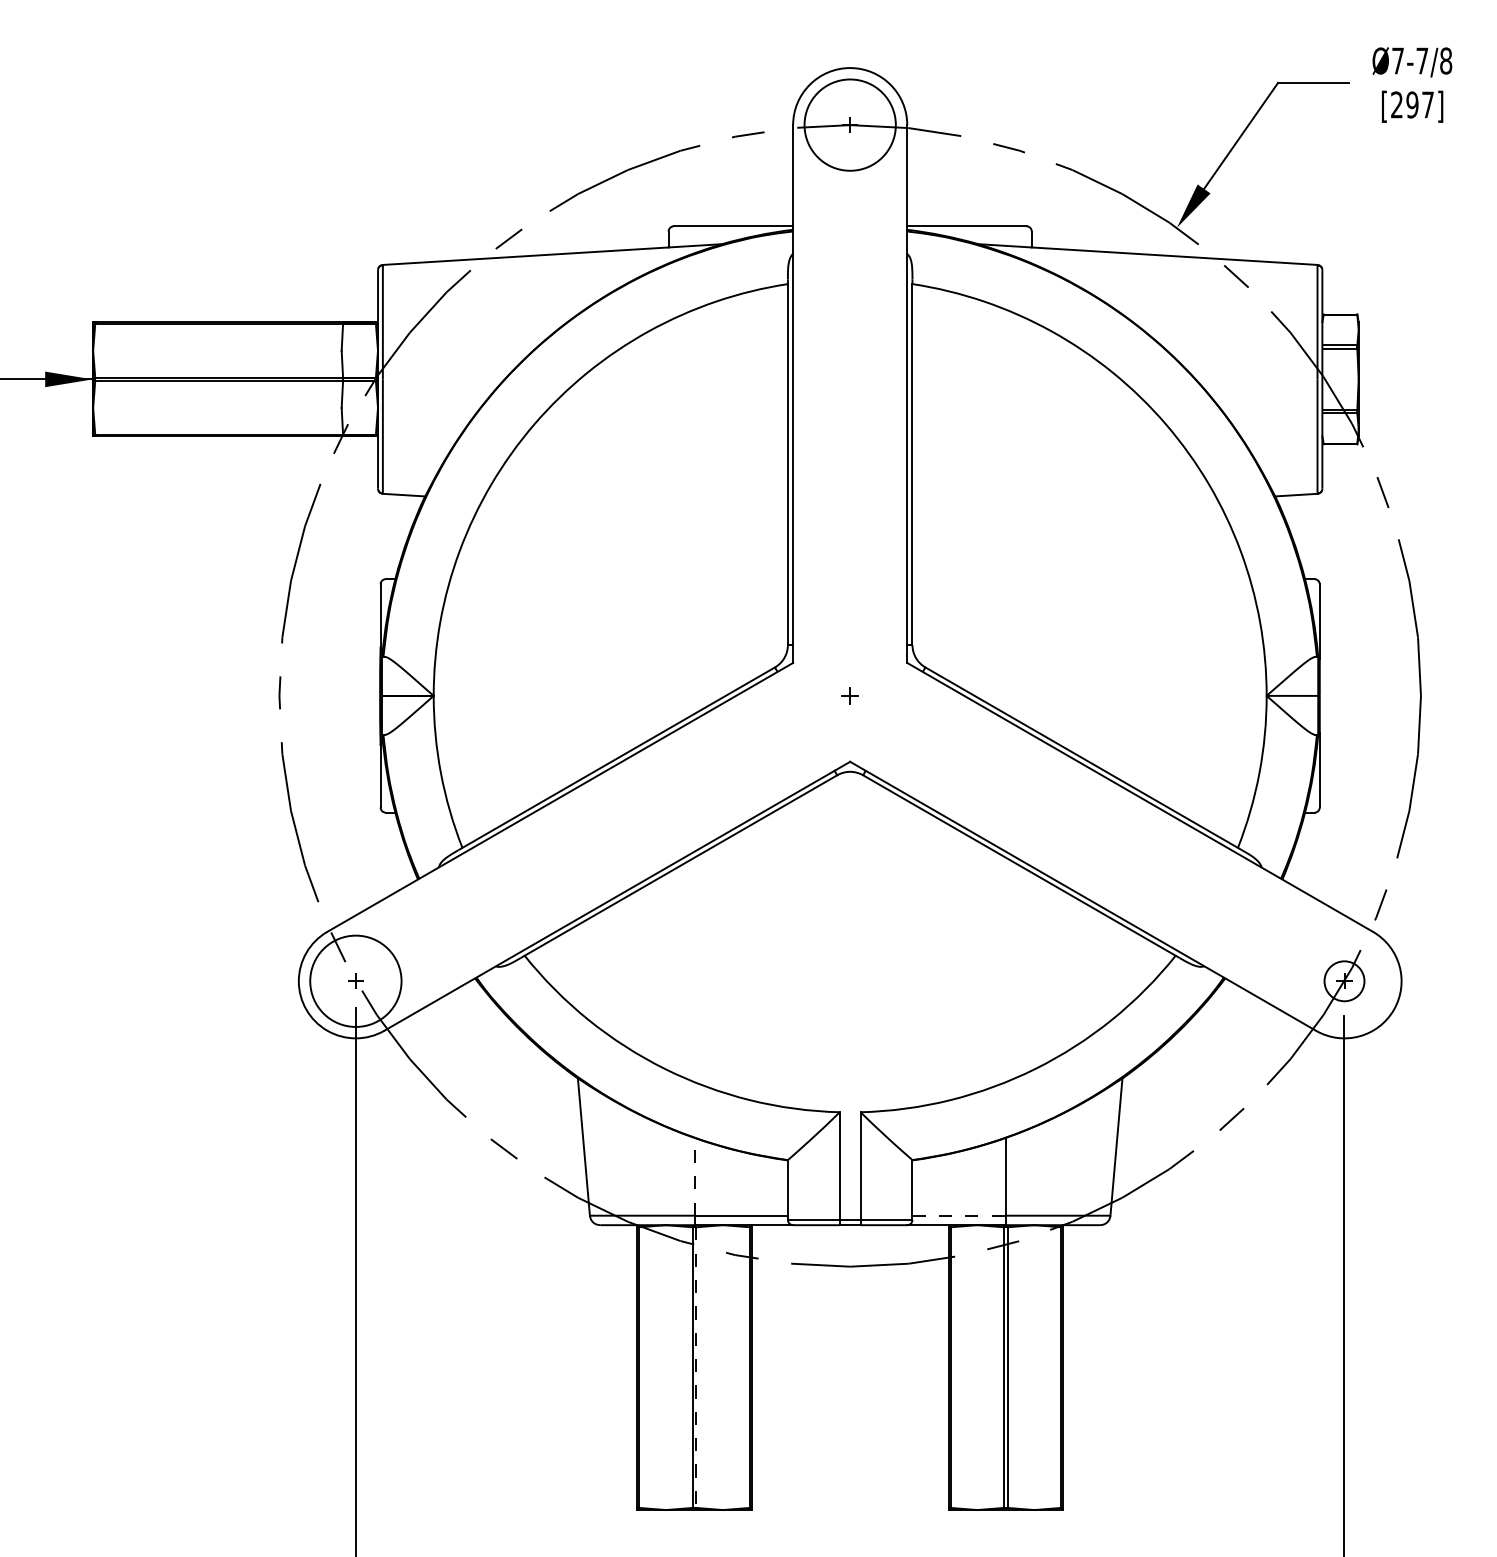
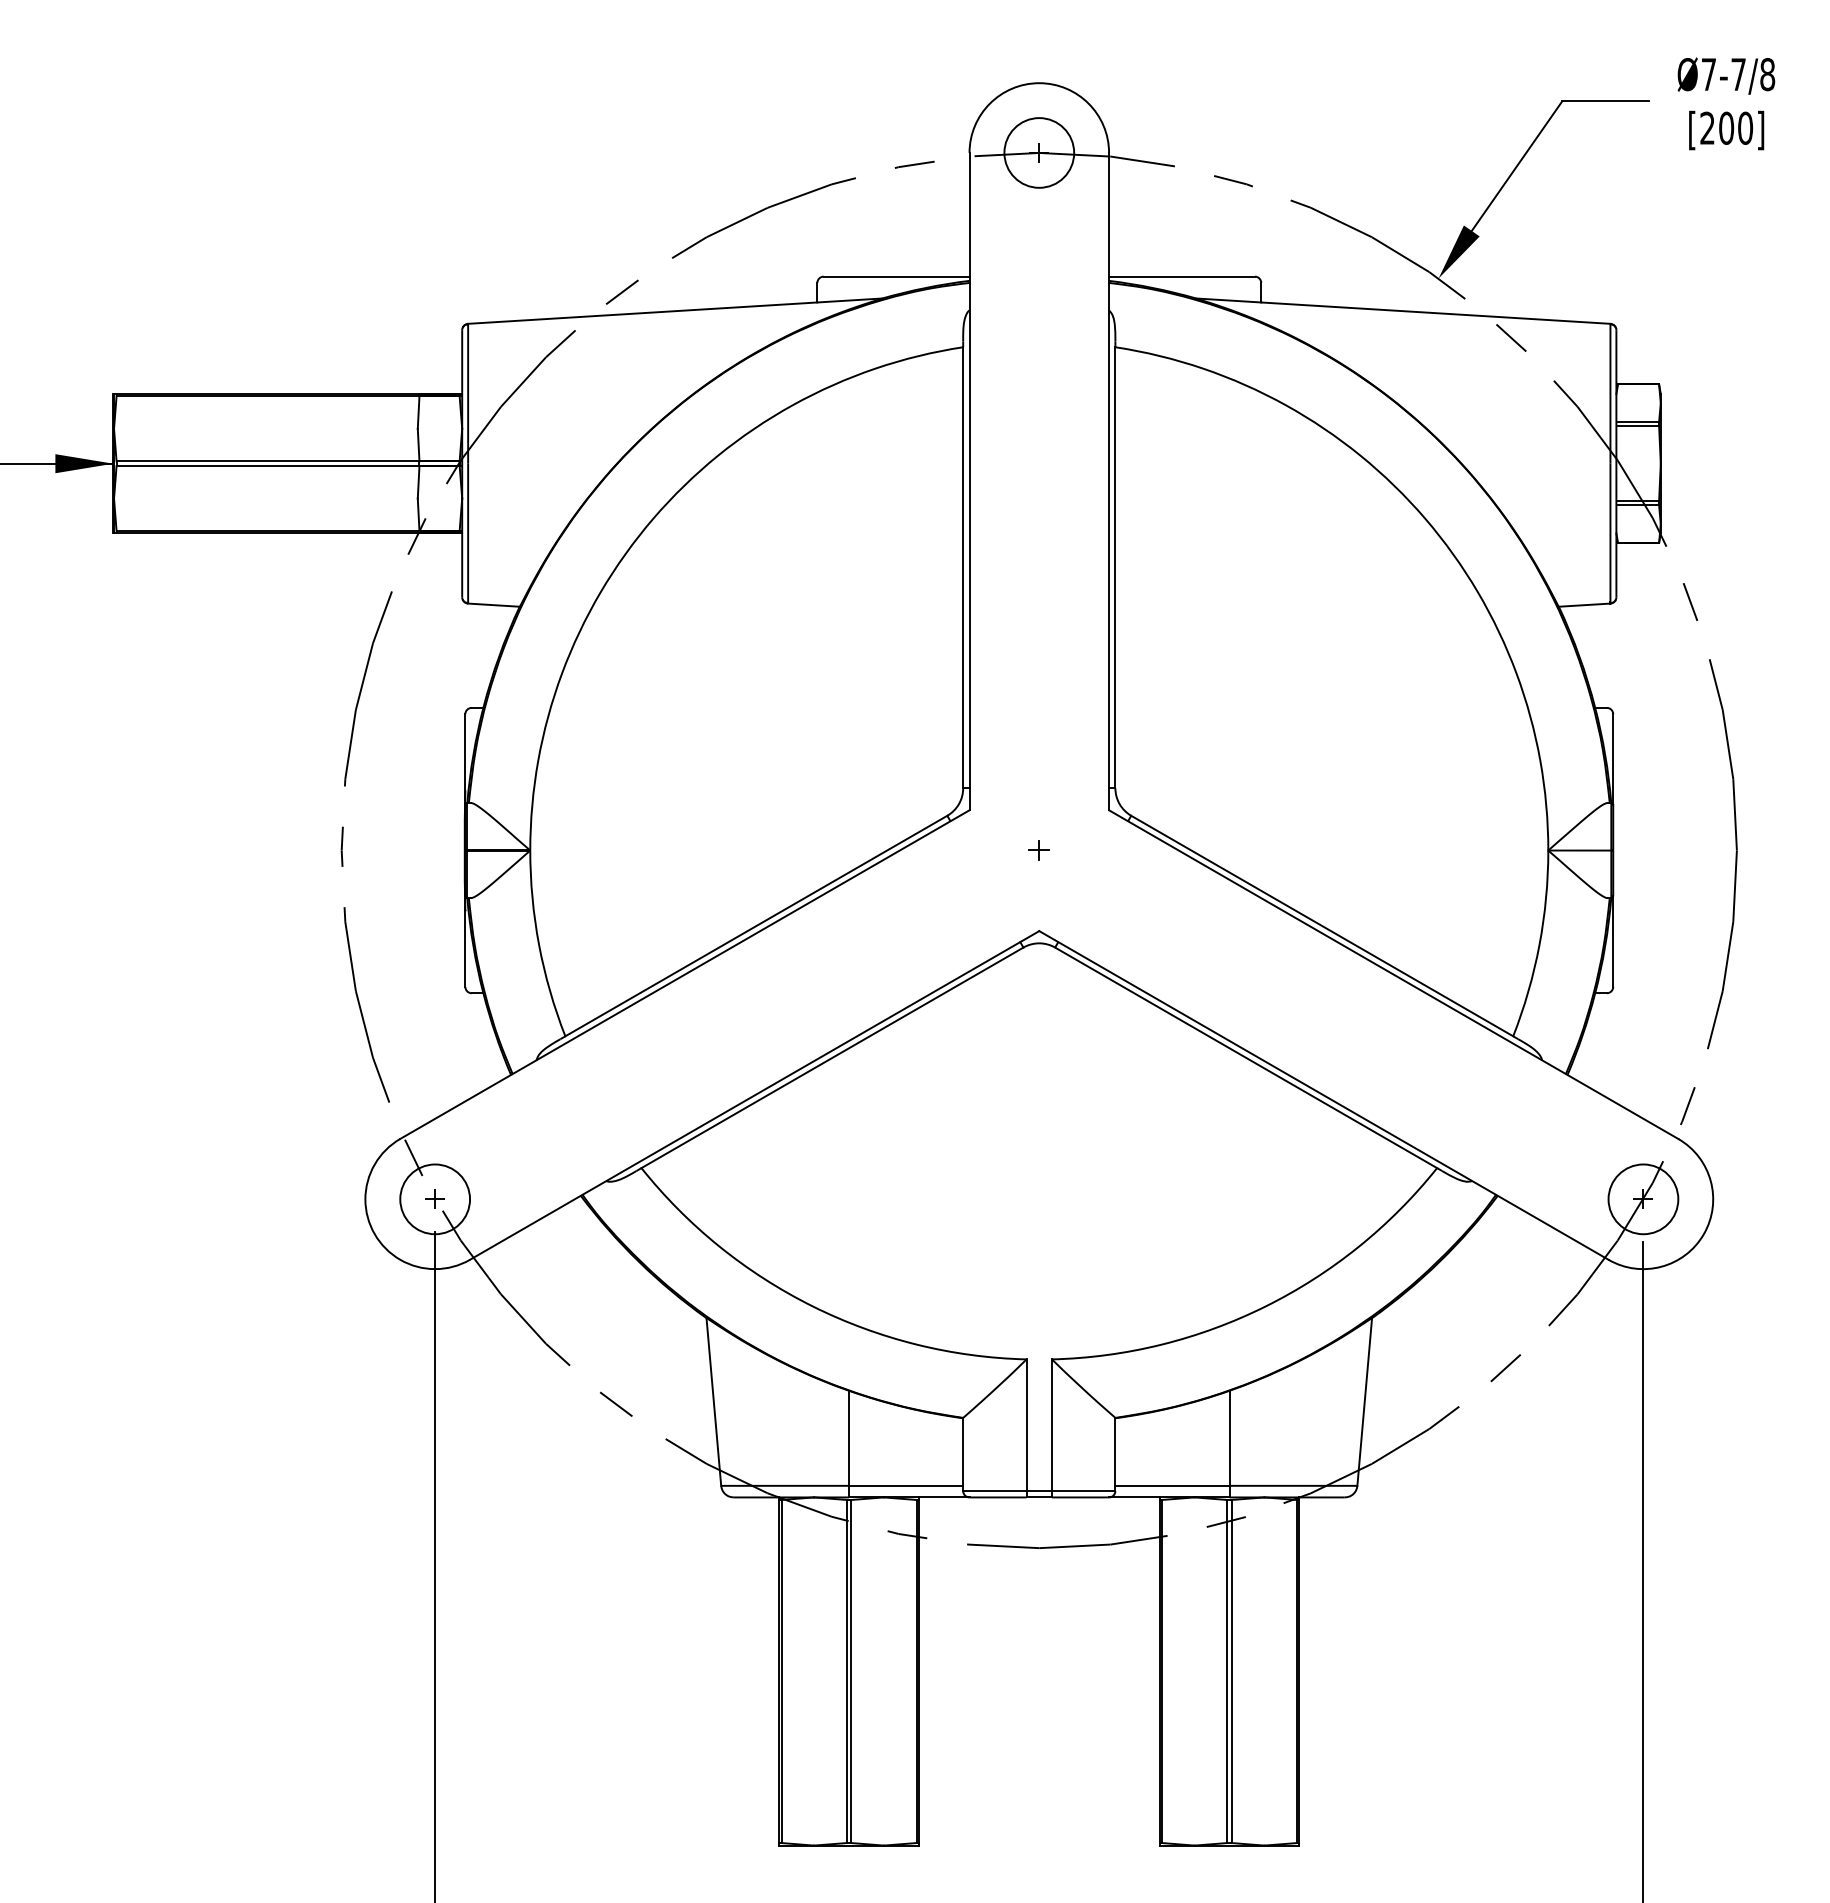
text: (1420, 104) -> (1736, 127), [297] -> [200]
circle: (850, 124) -> (1039, 152), size x0.62
circle: (356, 981) -> (435, 1199), size x0.62
circle: (1344, 981) -> (1643, 1199), size x1.43
line: (694, 1176) -> (849, 1438), dashed -> solid
line: (959, 1215) -> (1172, 1485), dashed -> solid
line: (696, 1367) -> (851, 1671), dashed -> solid

